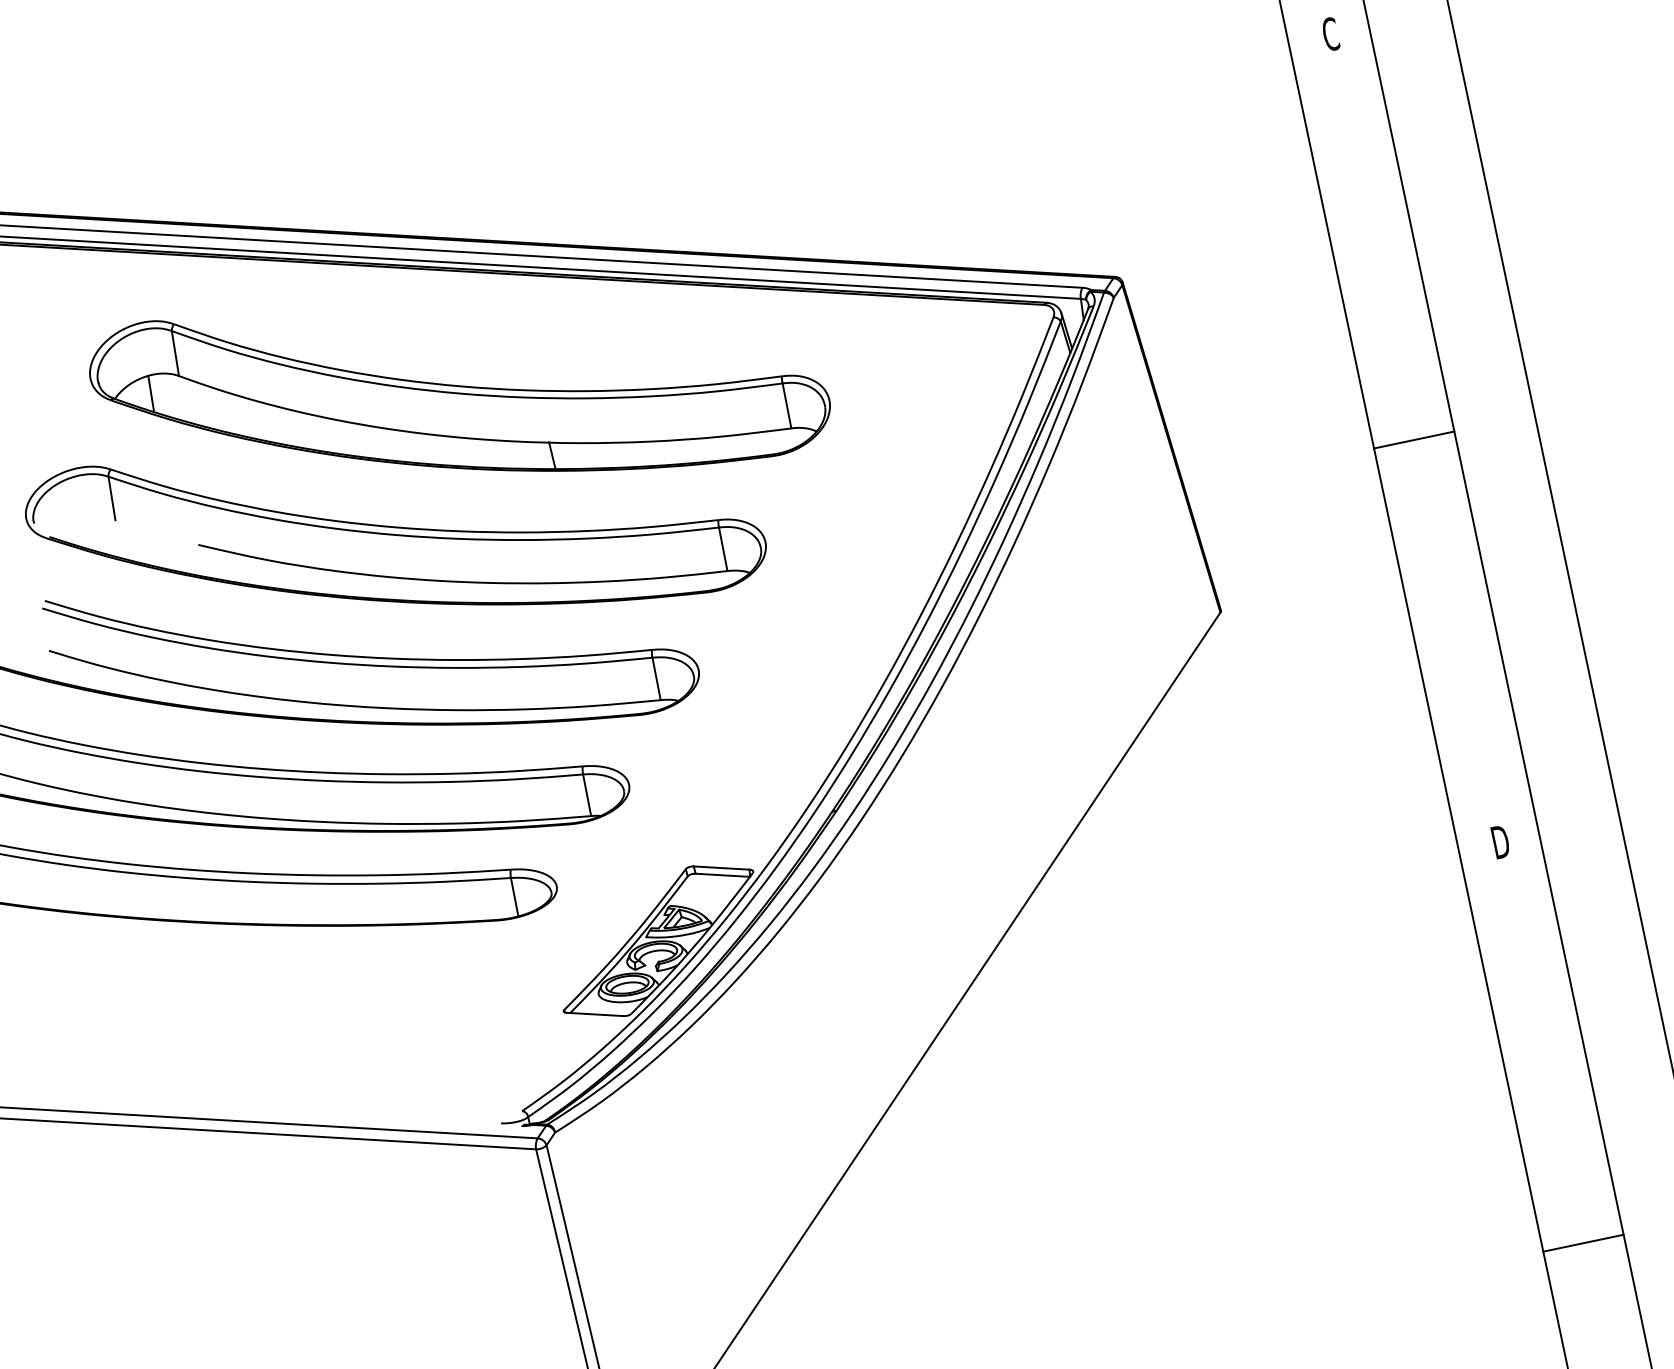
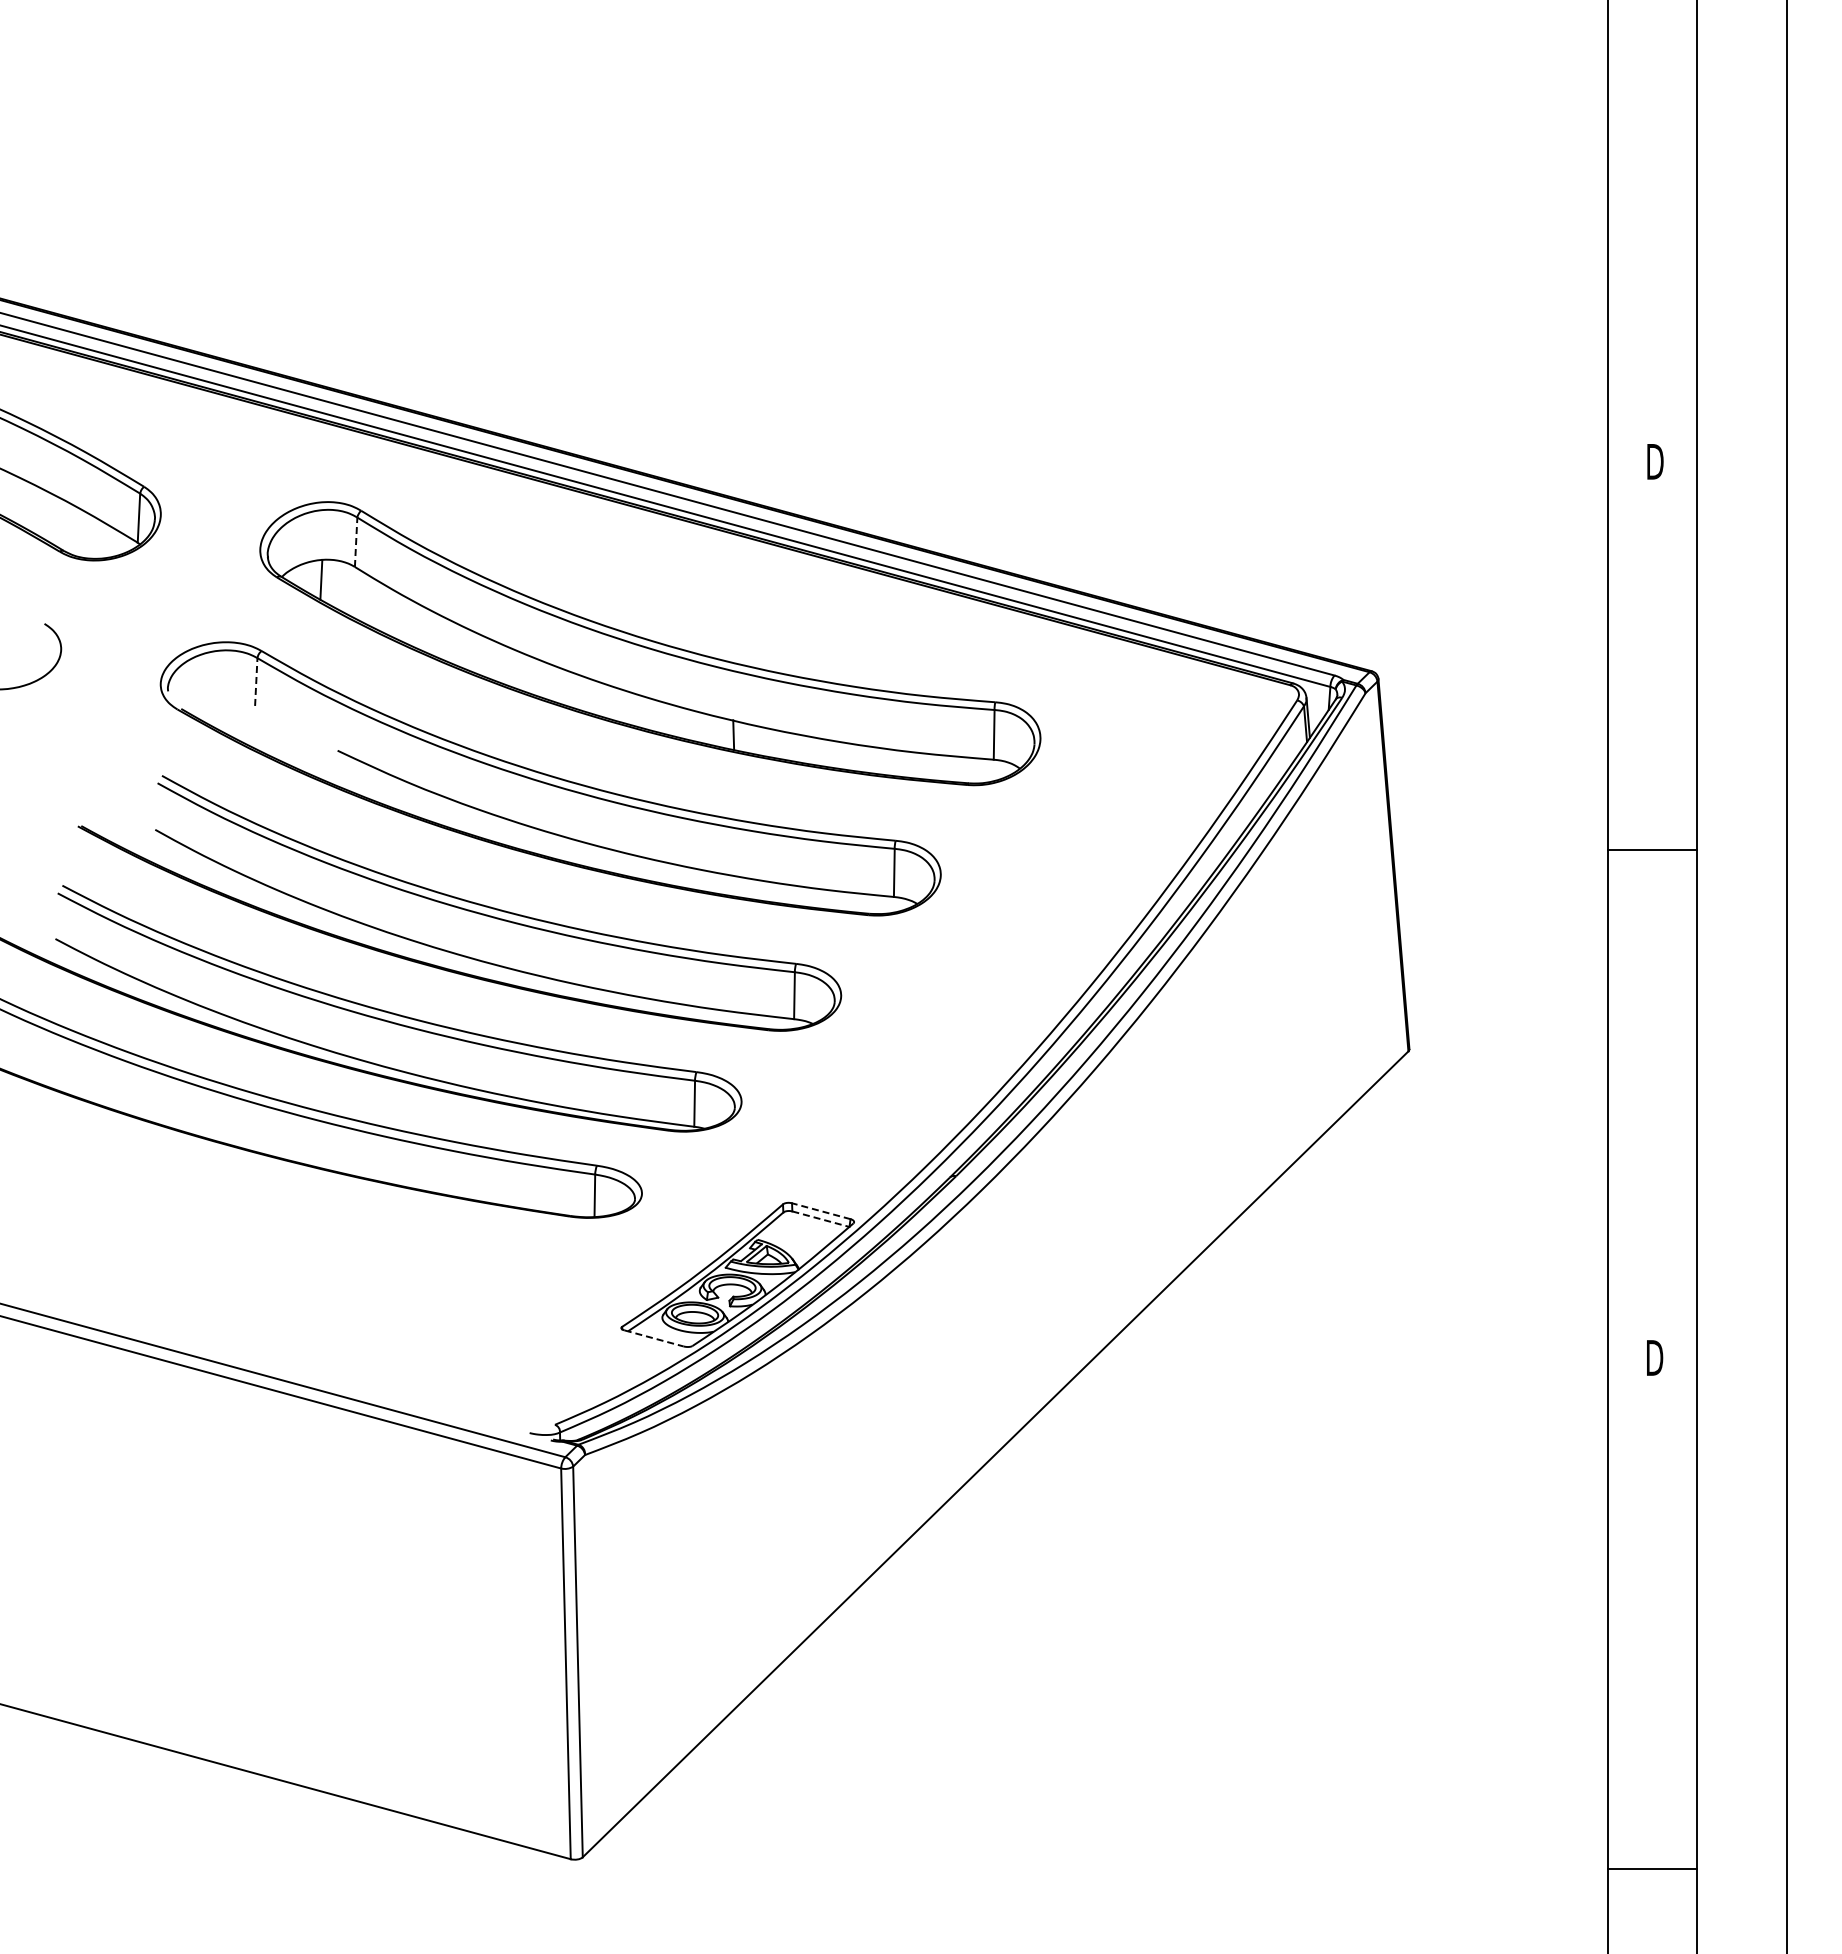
text: (1331, 33) -> (1655, 461), C -> D
line: (175, 353) -> (356, 542), solid -> dashed
line: (1413, 440) -> (1652, 849), moved
line: (112, 498) -> (256, 682), solid -> dashed
line: (721, 868) -> (820, 1211), solid -> dashed
line: (722, 875) -> (820, 1219), solid -> dashed
line: (595, 1014) -> (654, 1338), solid -> dashed
line: (1583, 1243) -> (1652, 1868), moved

